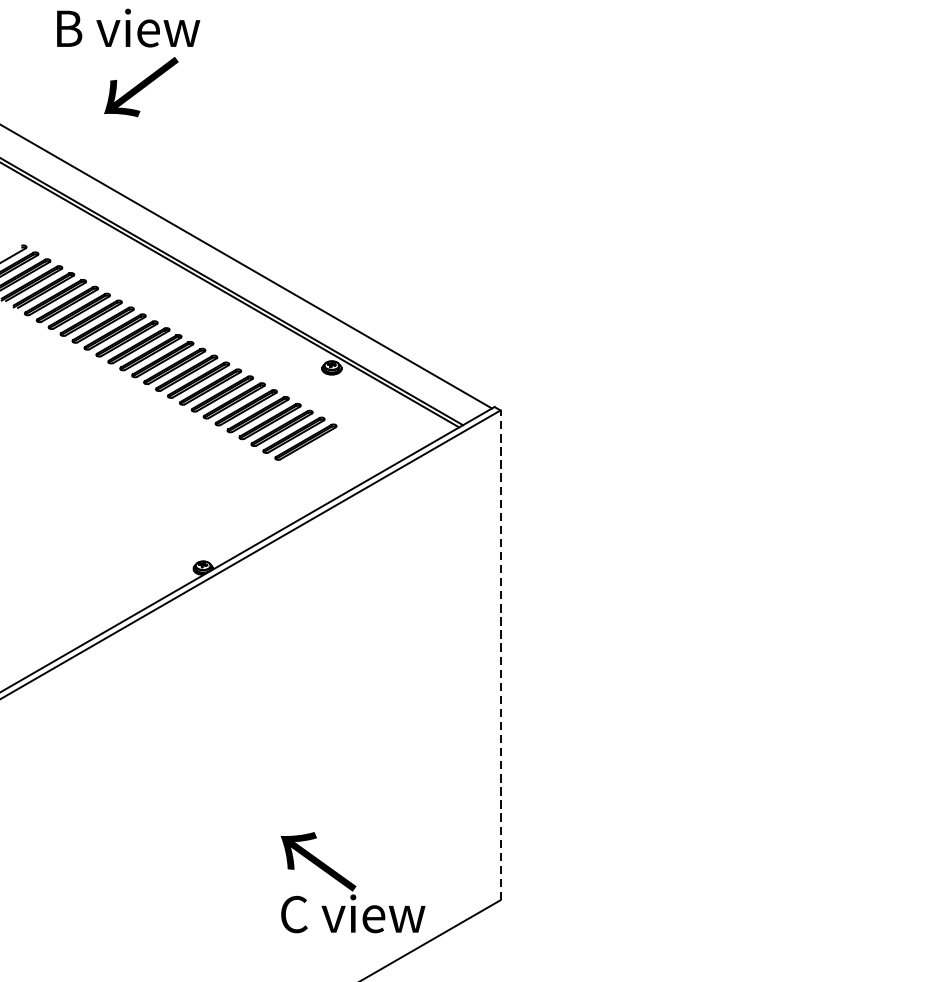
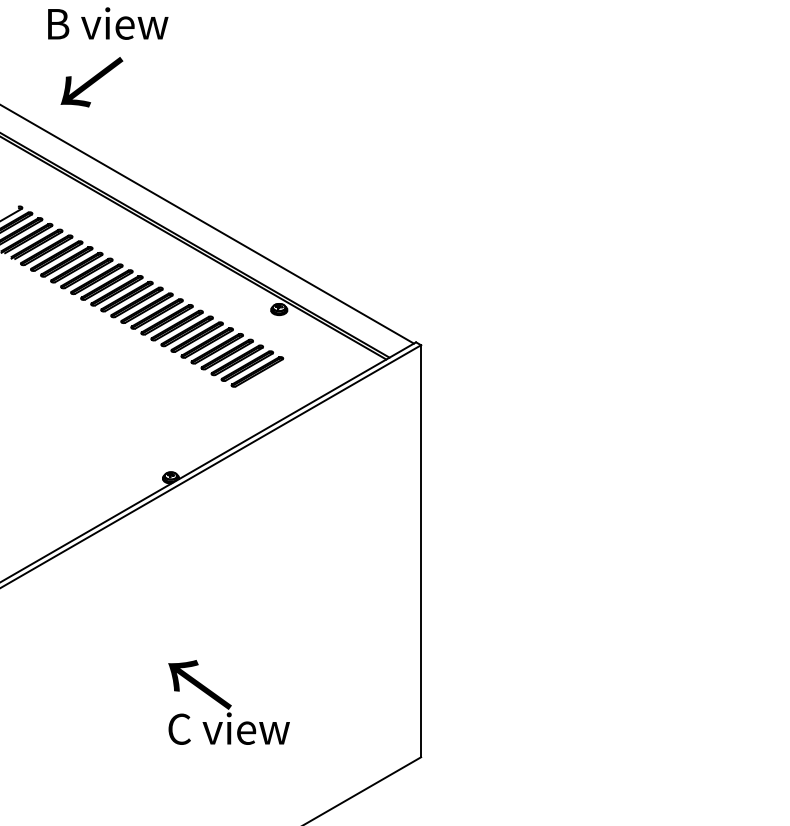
text: (140, 87) -> (91, 82), moved
line: (501, 654) -> (421, 550), dashed -> solid
text: (352, 882) -> (228, 702), moved

